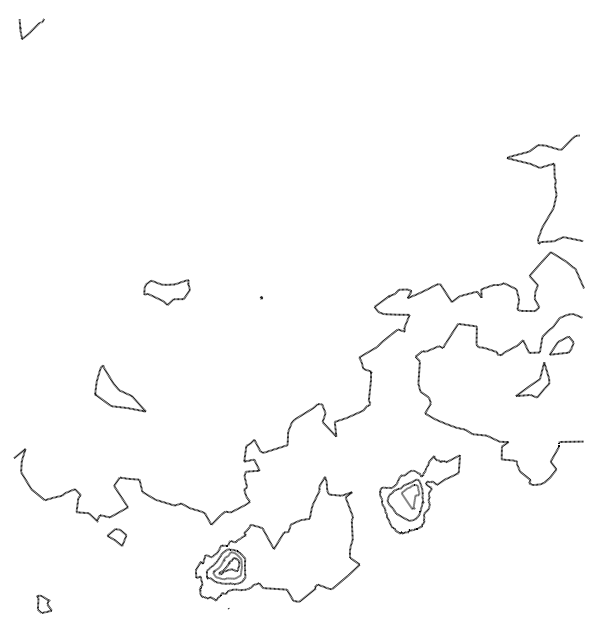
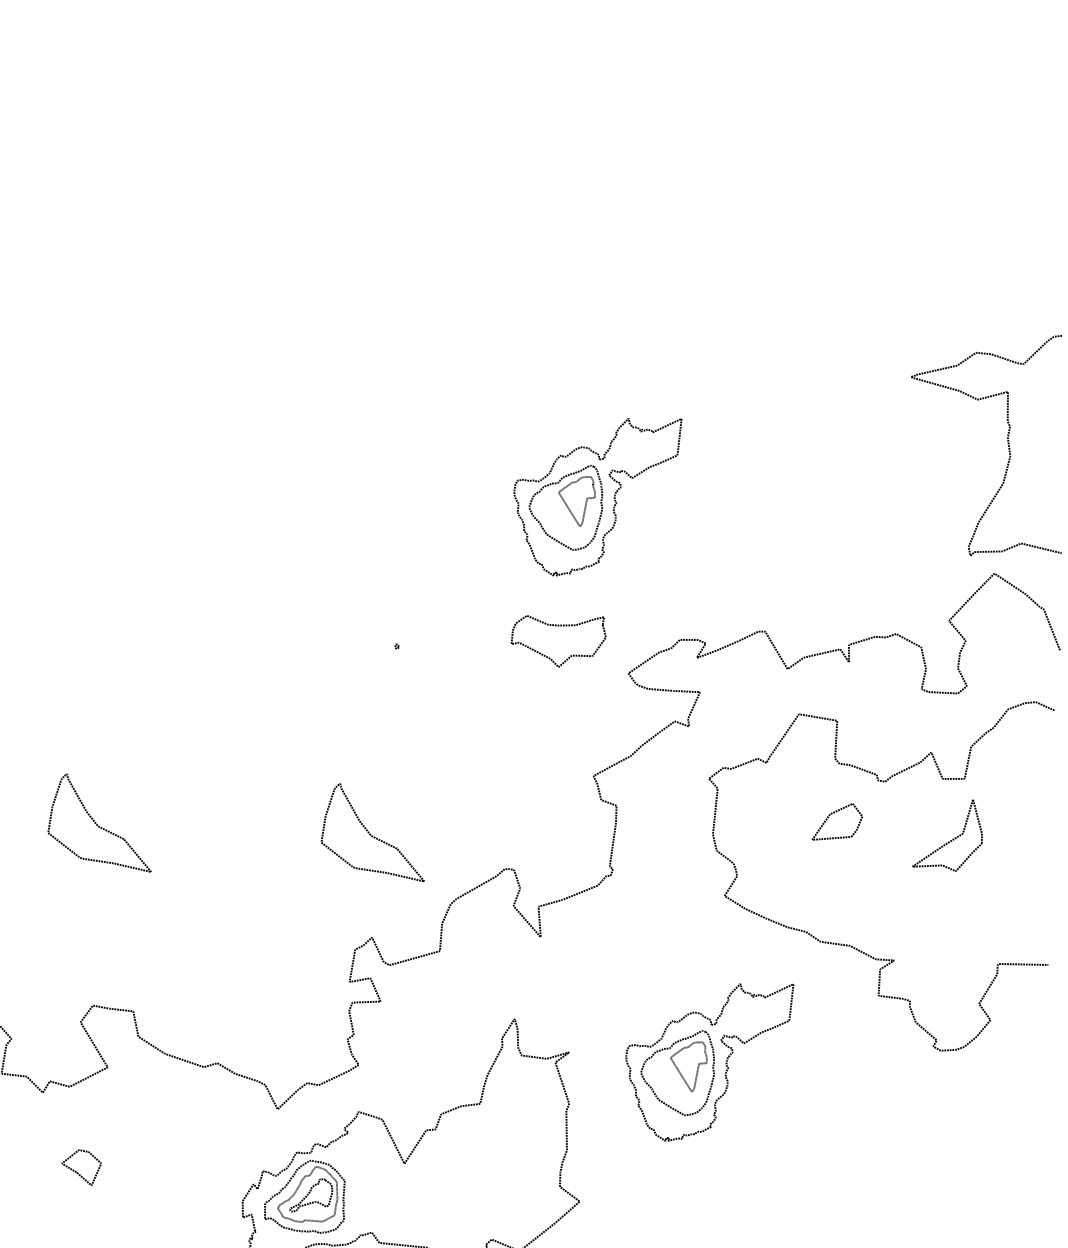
part: (355, 221) -> (595, 496), added
part: (166, 292) -> (557, 641), moved
part: (561, 345) -> (837, 821), moved
part: (253, 388) -> (373, 832), added
part: (116, 537) -> (80, 1167), moved

